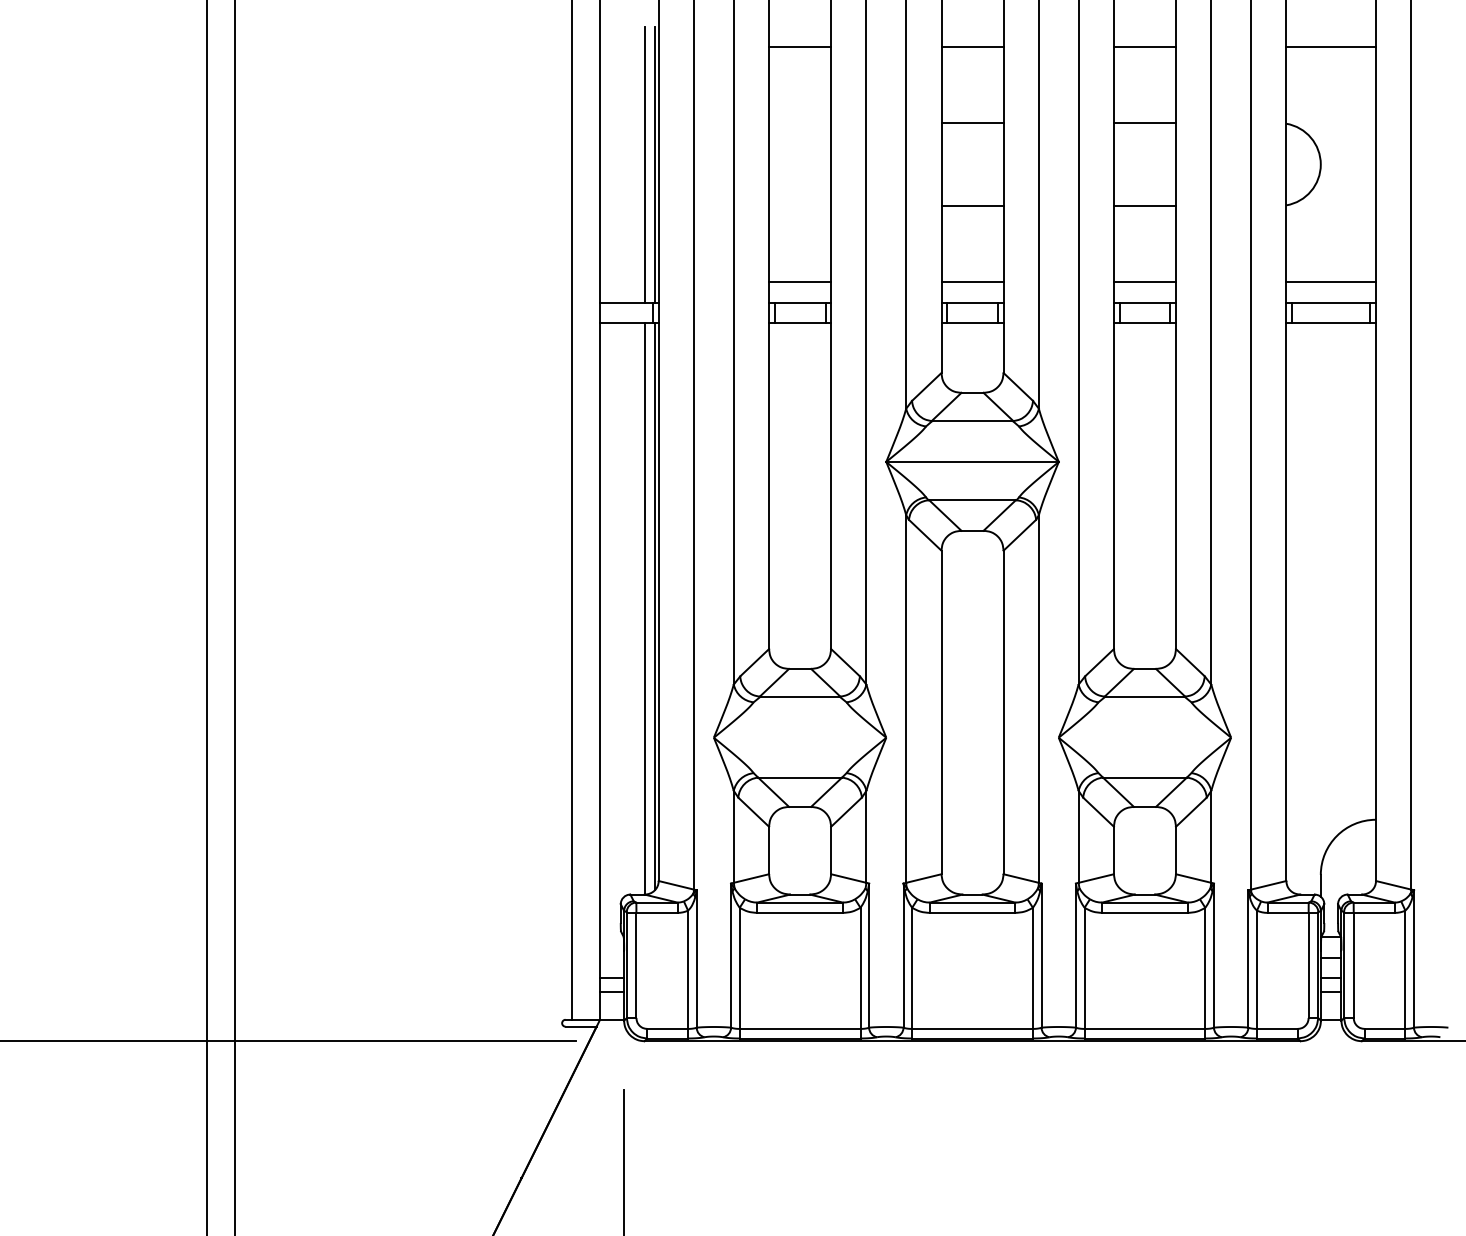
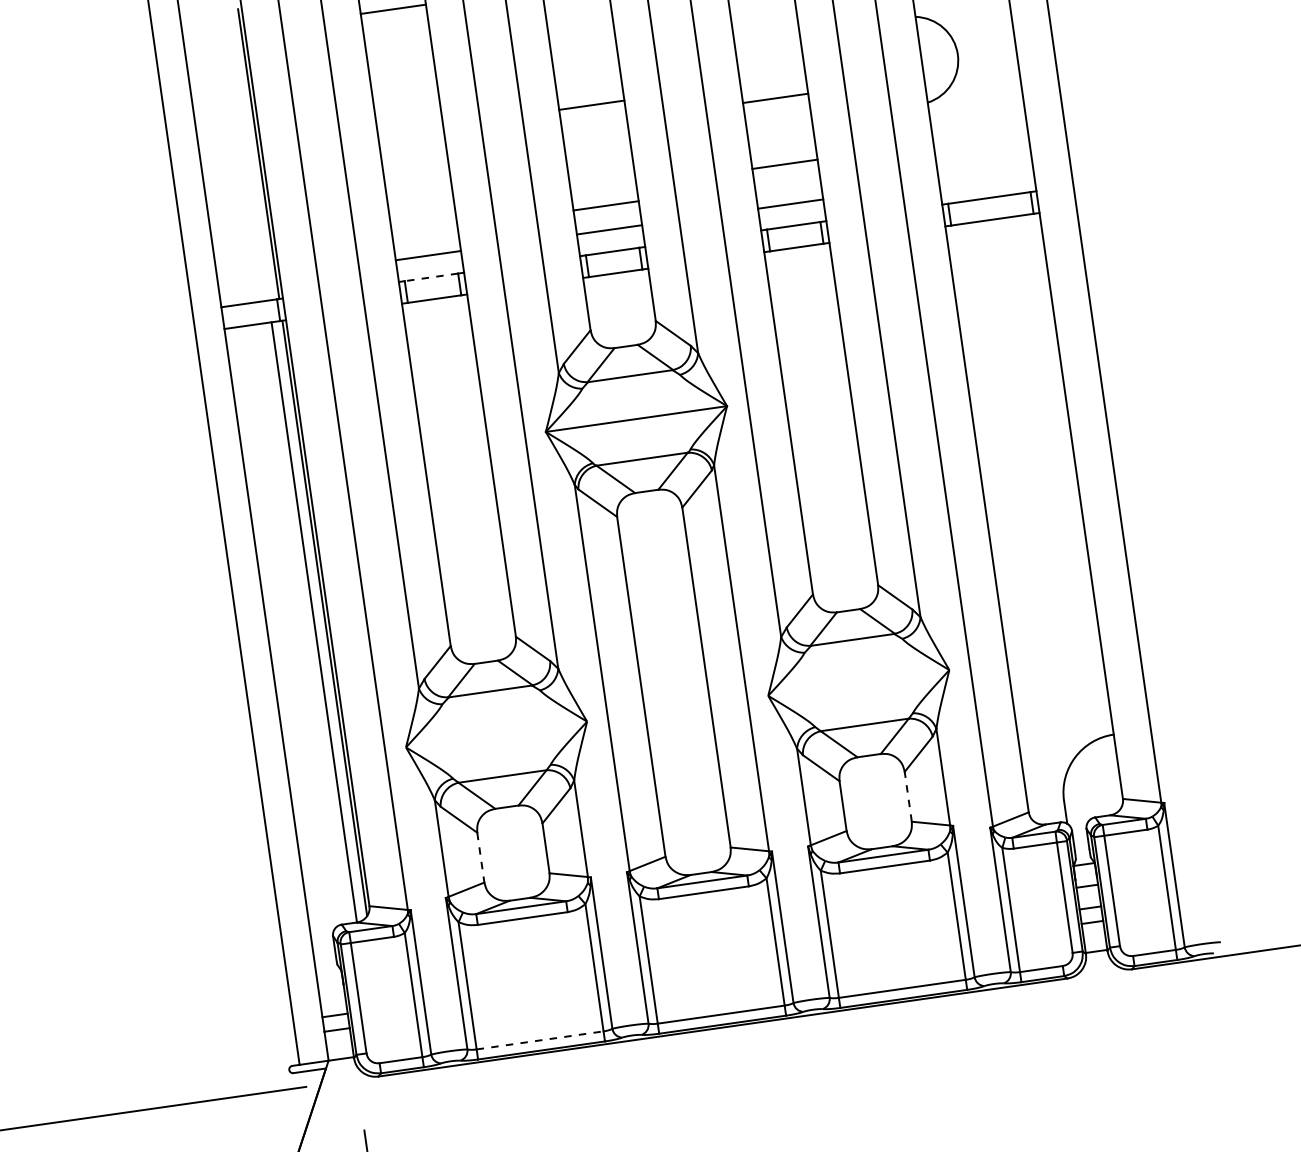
line: (972, 123) -> (591, 105), moved
line: (1144, 123) -> (775, 98), moved
line: (644, 164) -> (247, 155), removed
line: (972, 205) -> (606, 205), moved
line: (1144, 205) -> (784, 163), moved
line: (1331, 281) -> (986, 175), removed
line: (799, 302) -> (430, 277), solid -> dashed
line: (769, 850) -> (481, 857), solid -> dashed
line: (1176, 850) -> (908, 796), solid -> dashed
line: (800, 1028) -> (540, 1039), solid -> dashed

